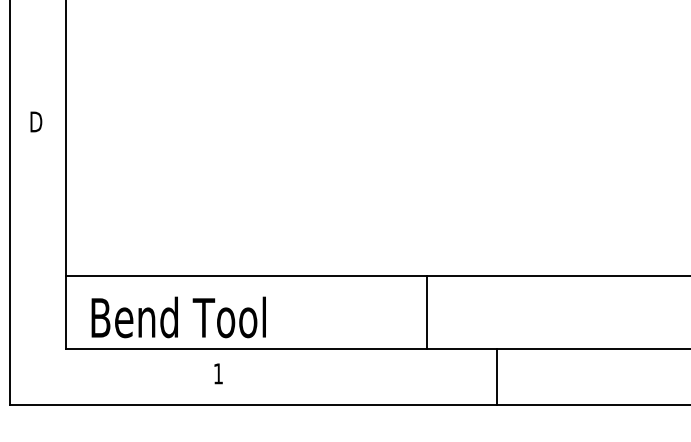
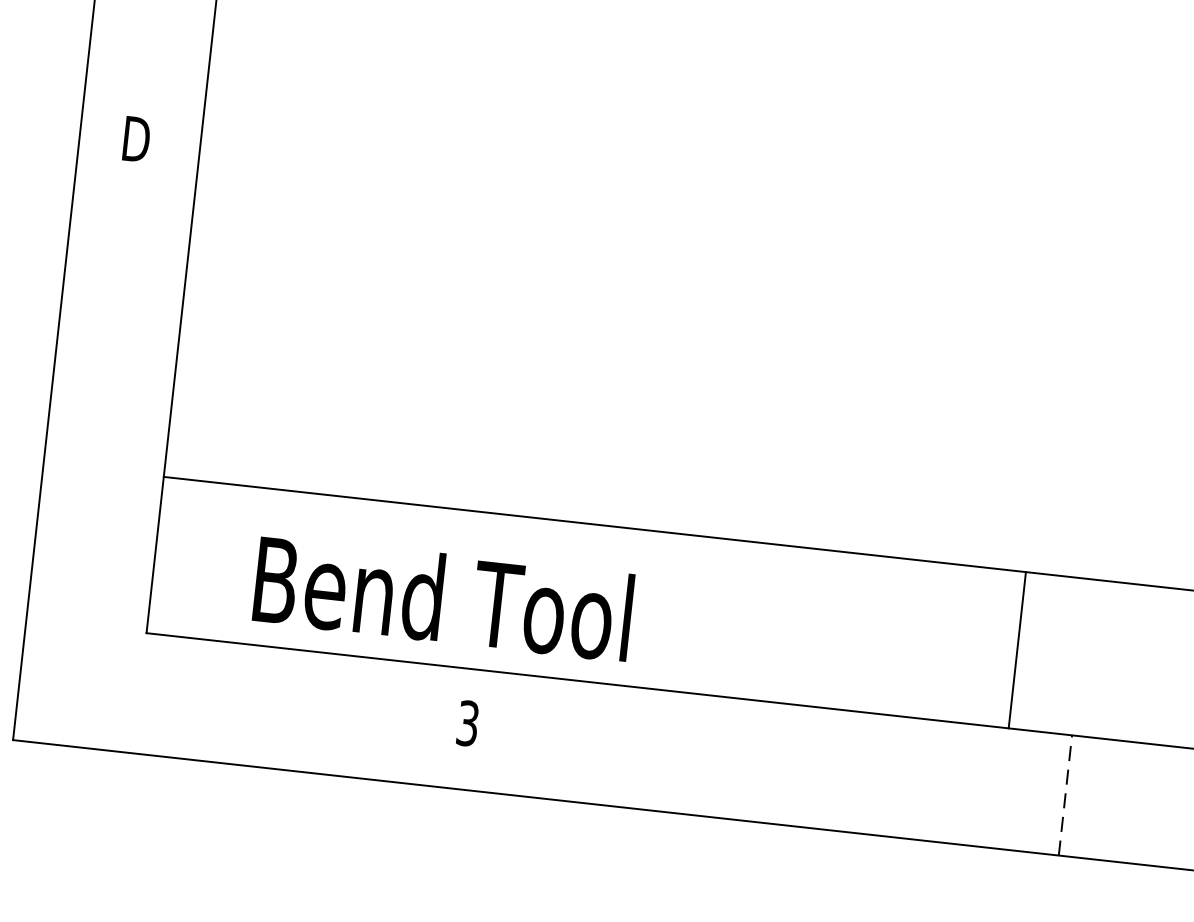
line: (427, 311) -> (1017, 648), moved
text: (178, 317) -> (442, 598), moved
text: (217, 373) -> (466, 722), 1 -> 3
line: (496, 376) -> (1064, 795), solid -> dashed

